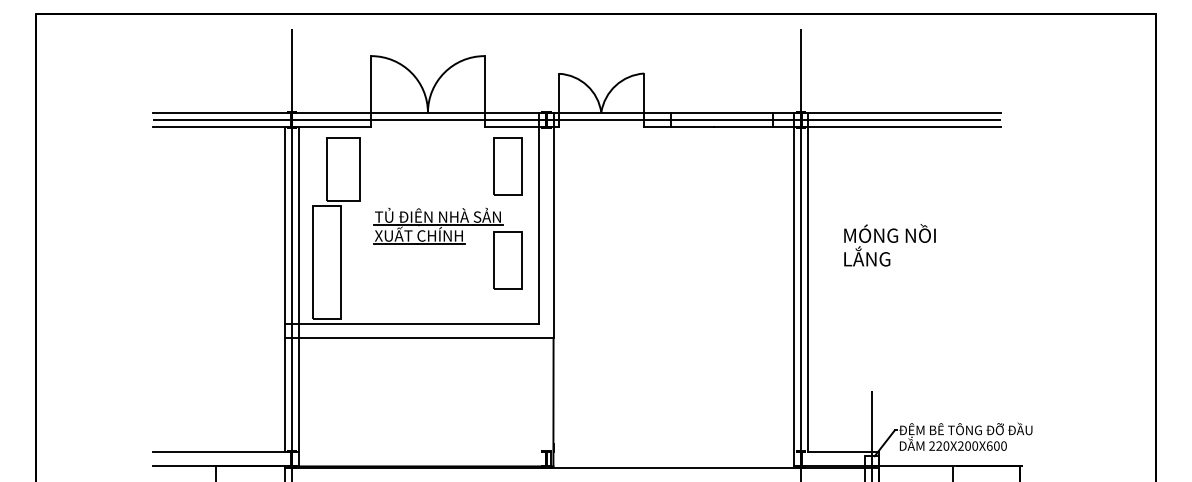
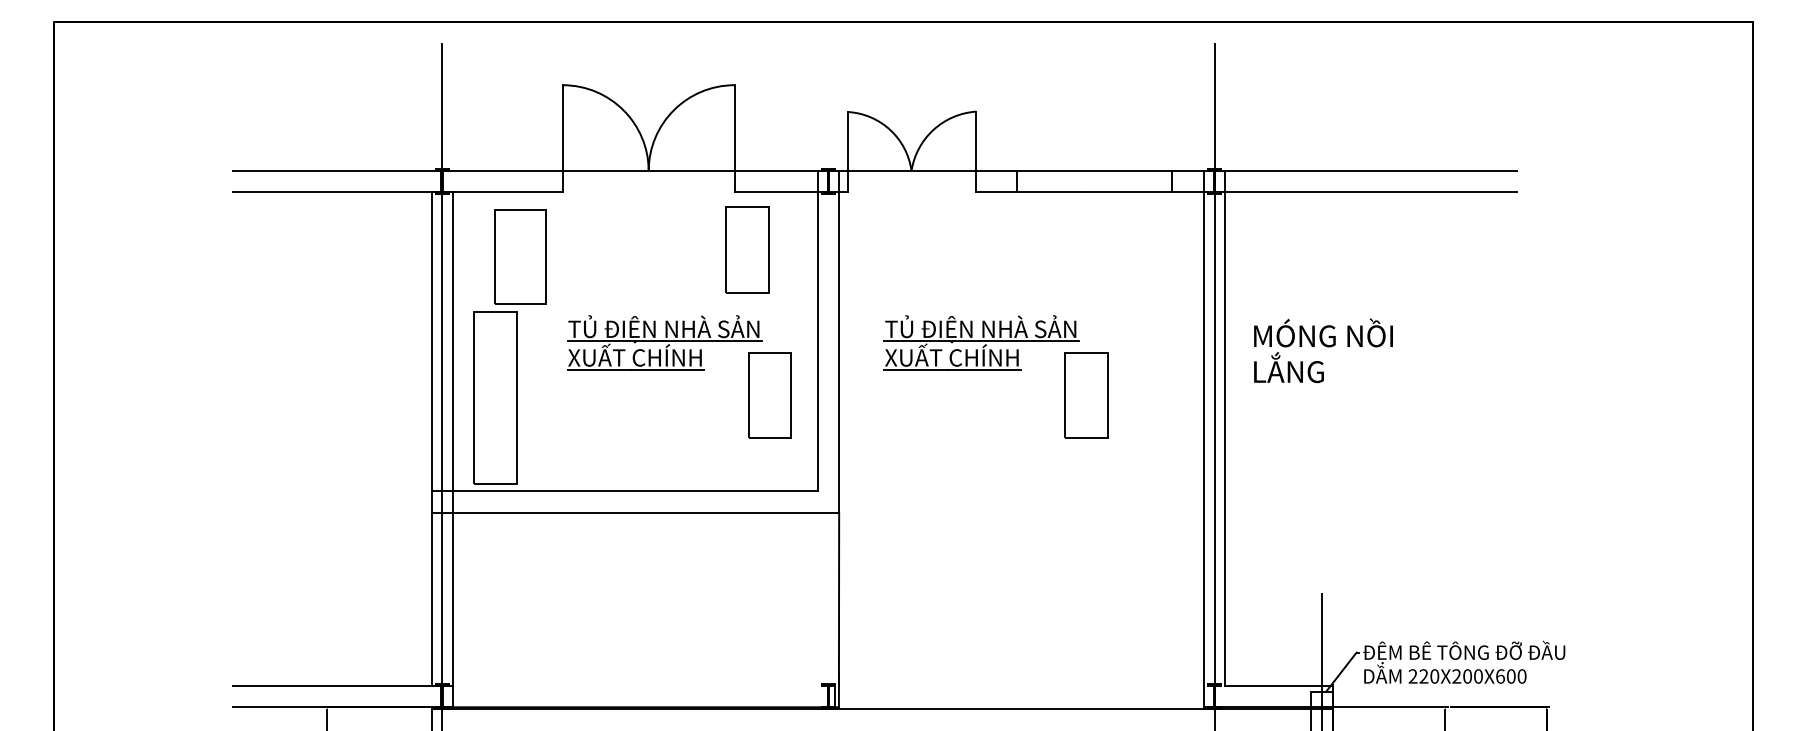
line: (576, 119) -> (873, 181), removed
part: (507, 166) -> (746, 249), moved
text: (889, 245) -> (1322, 351), moved
part: (656, 248) -> (995, 376), added

